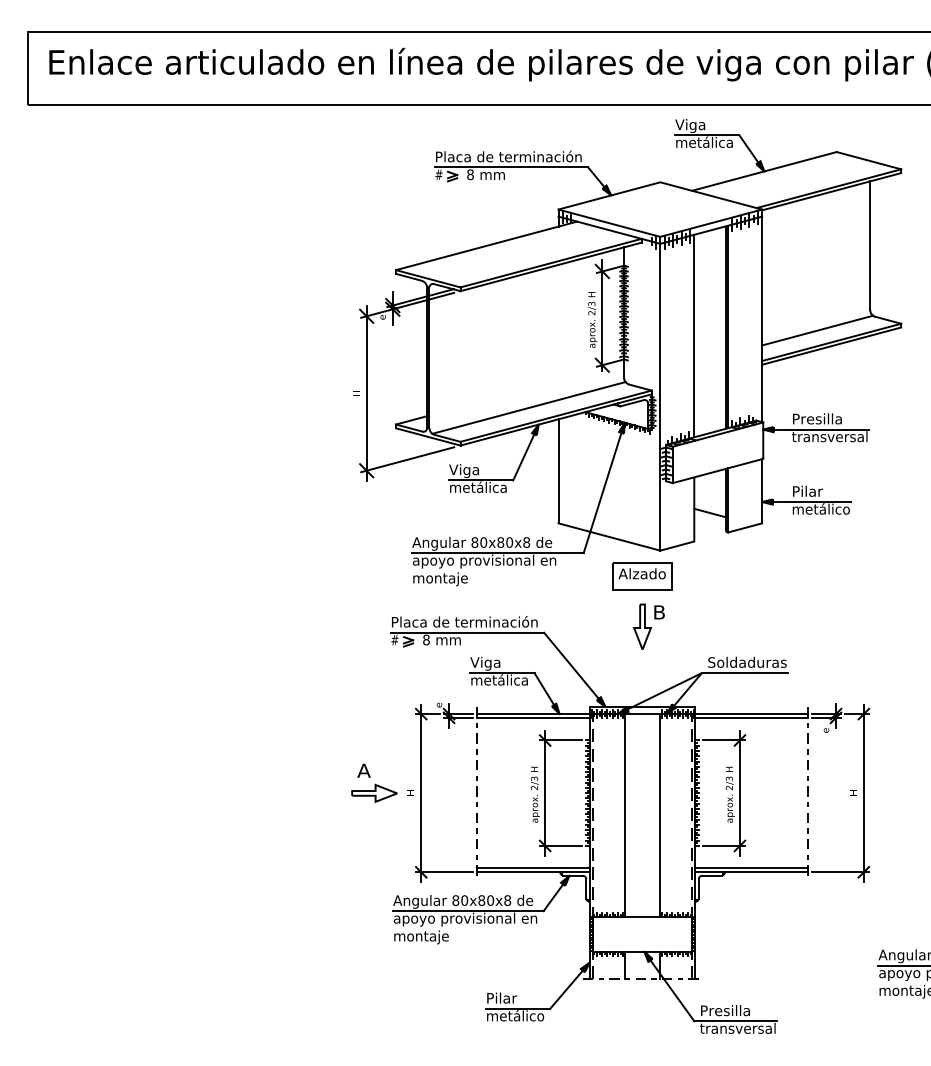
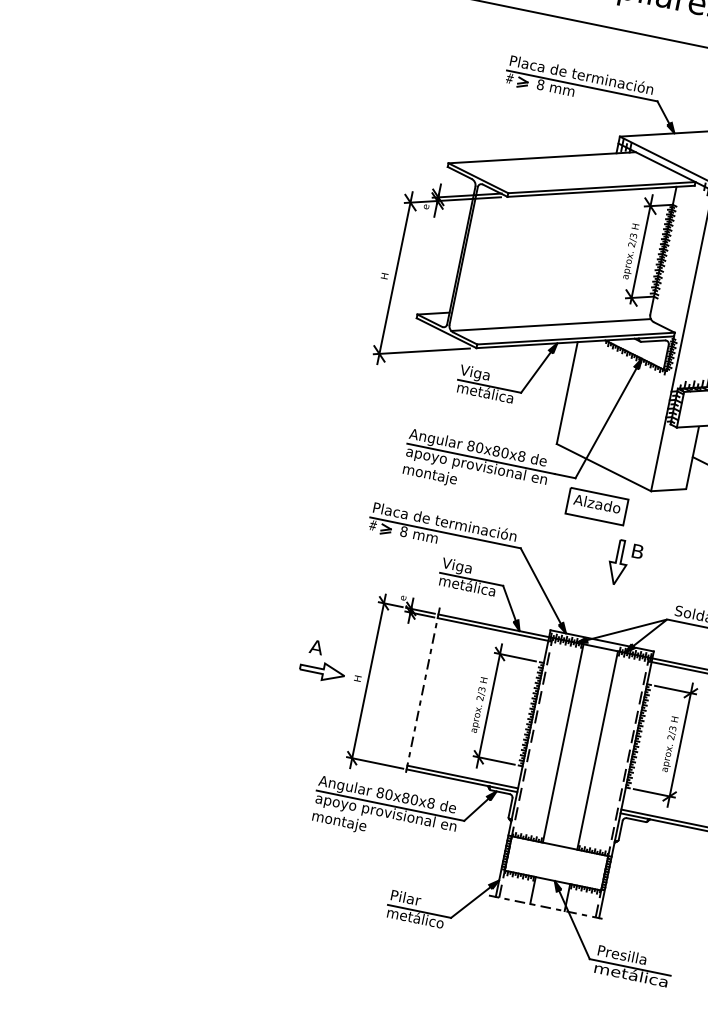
part: (642, 576) -> (597, 506), moved
text: (737, 1027) -> (630, 973), transversal -> metálica

